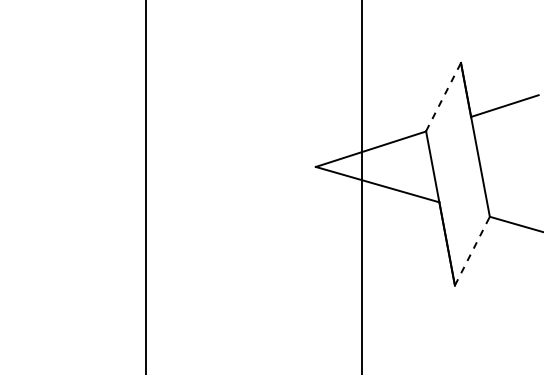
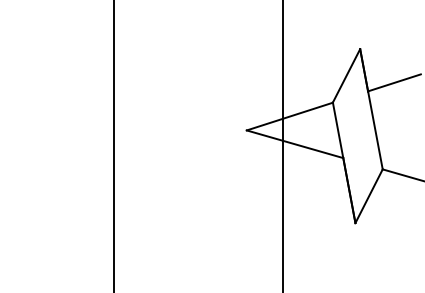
line: (443, 96) -> (346, 75), dashed -> solid
line: (472, 251) -> (369, 196), dashed -> solid

